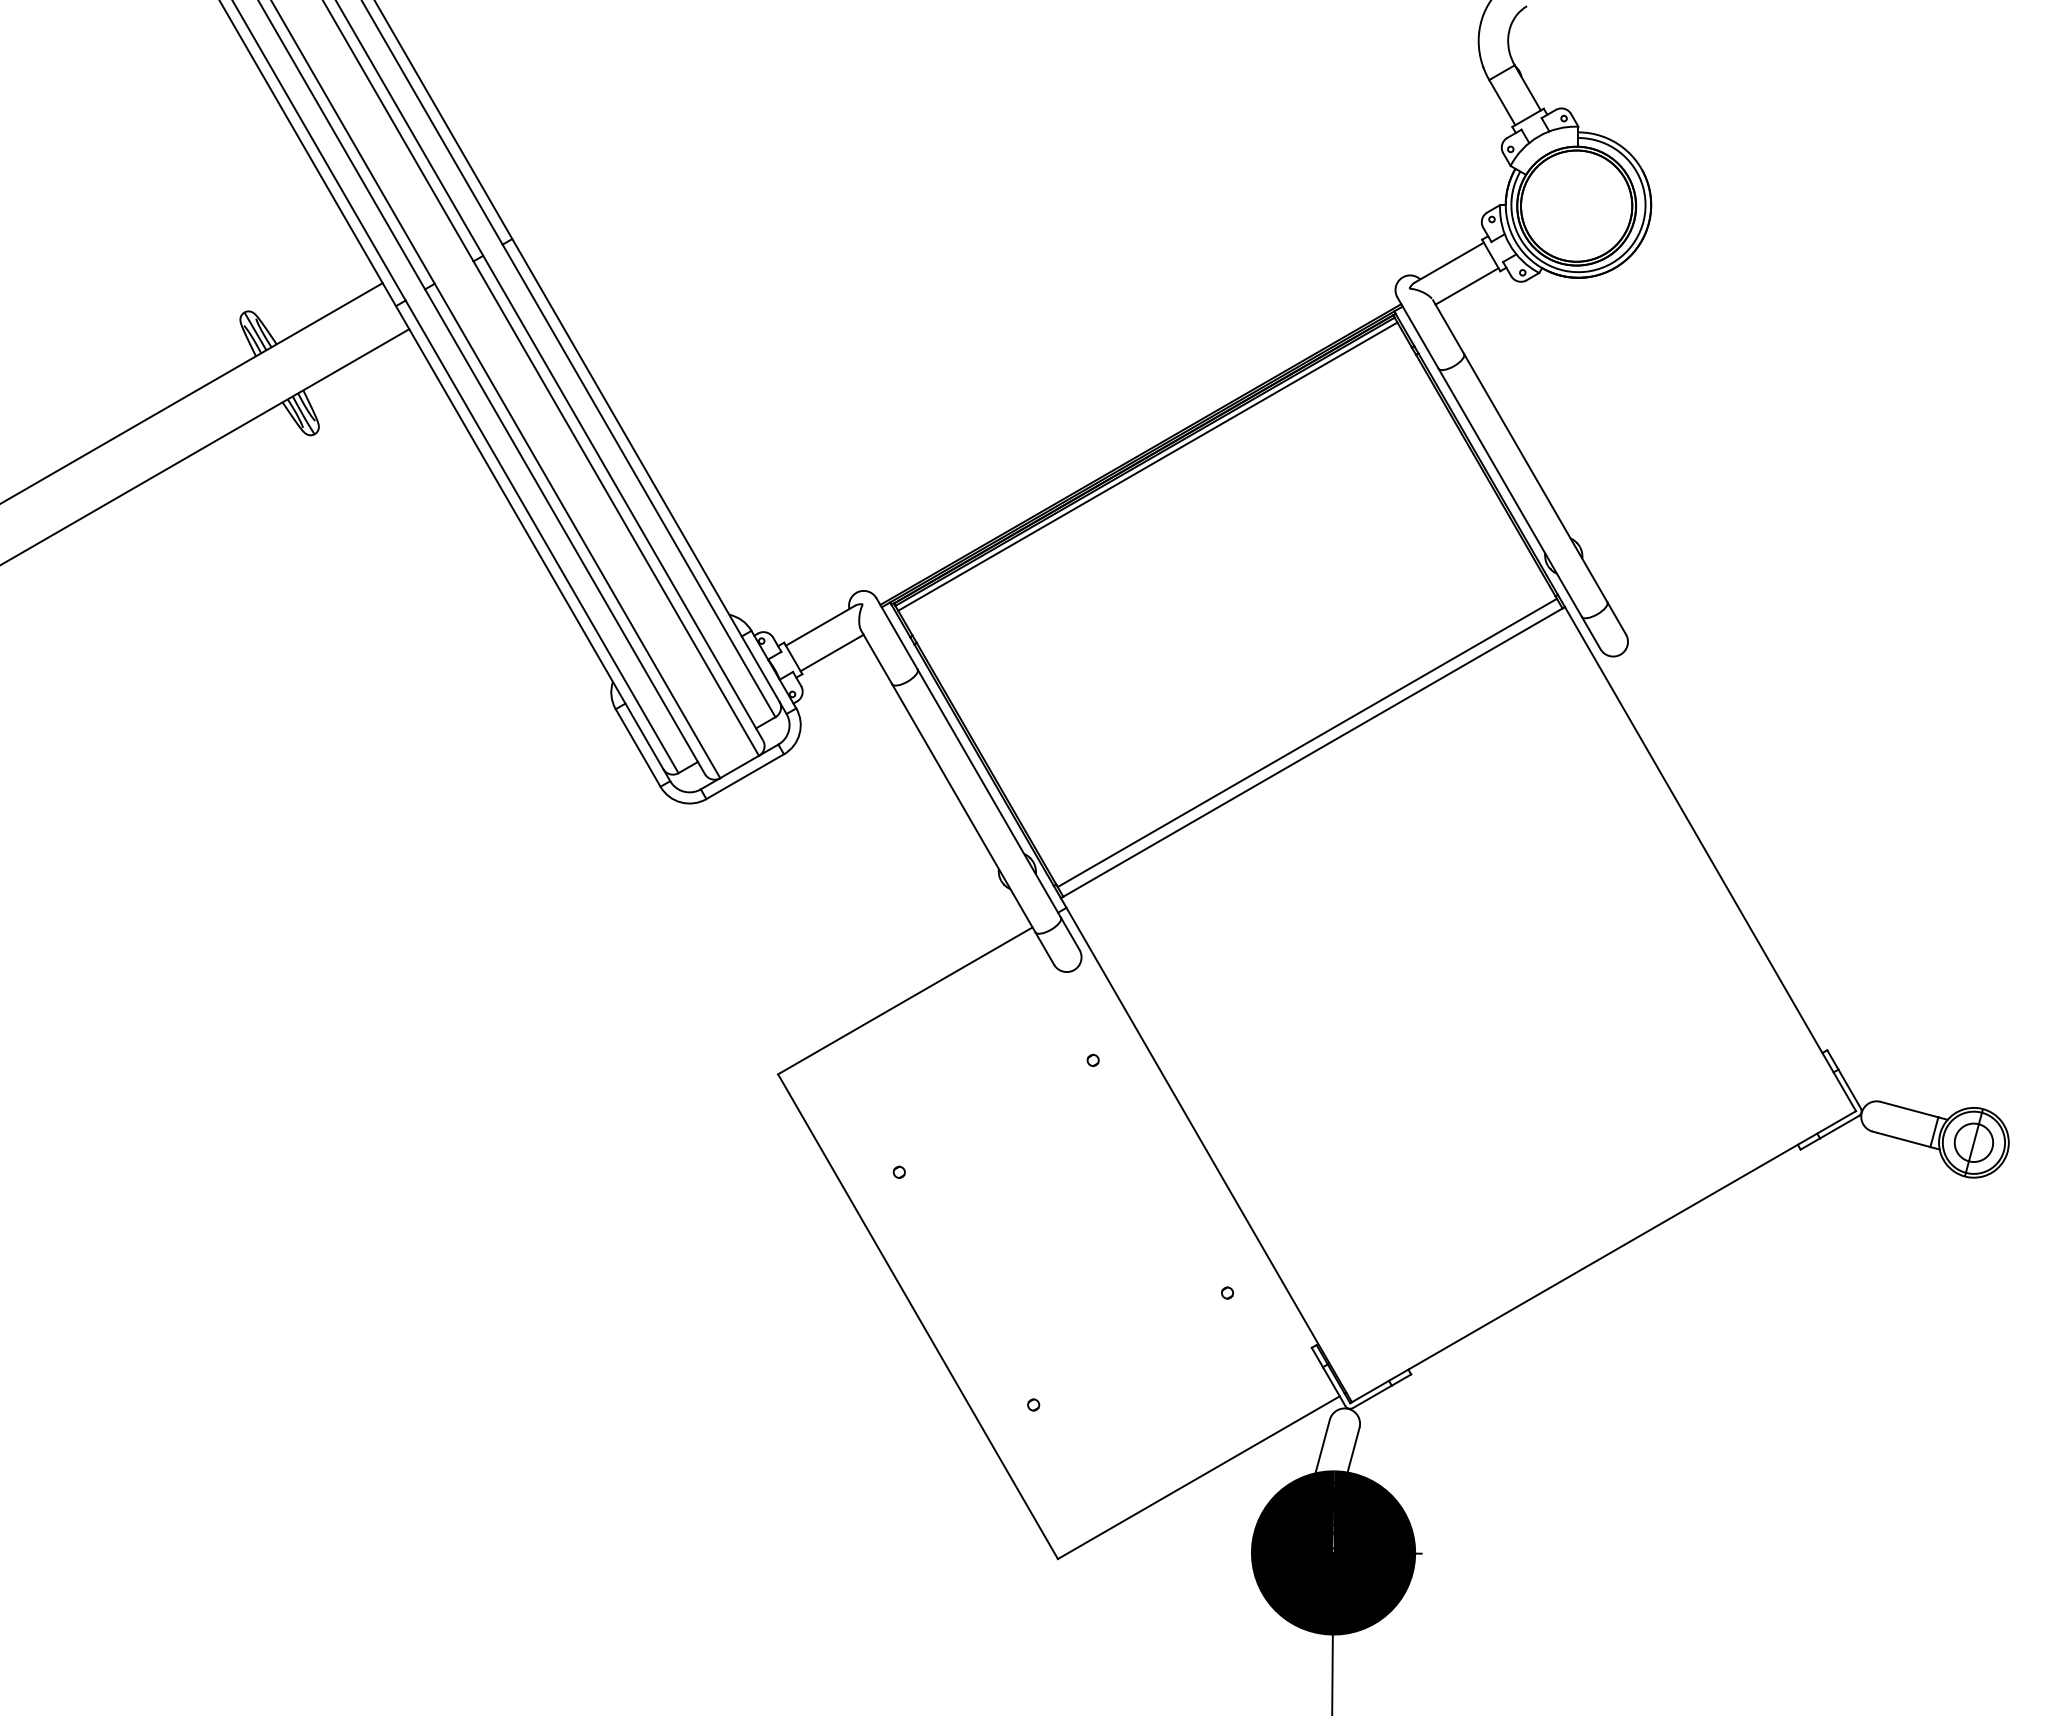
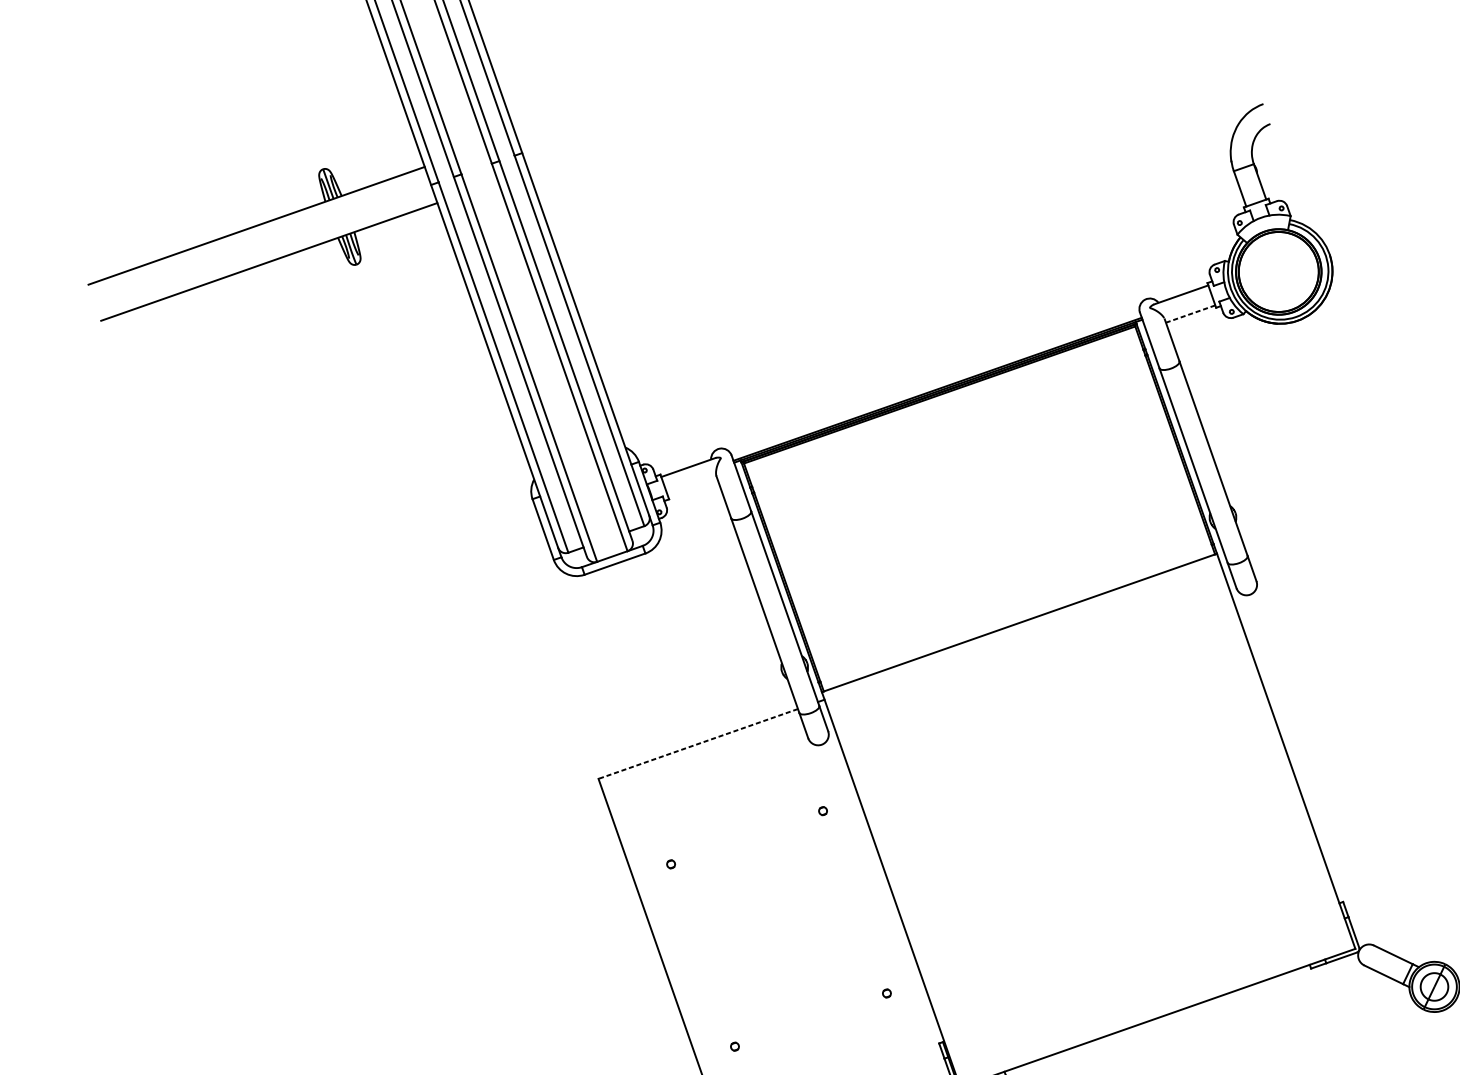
line: (1466, 286) -> (1190, 314), solid -> dashed
line: (1147, 466) -> (940, 398), removed
line: (831, 652) -> (692, 487), removed
line: (1306, 742) -> (1016, 614), removed
line: (905, 1000) -> (698, 743), solid -> dashed

